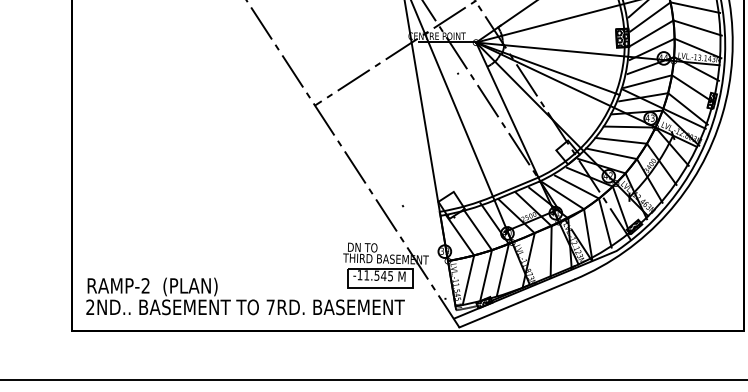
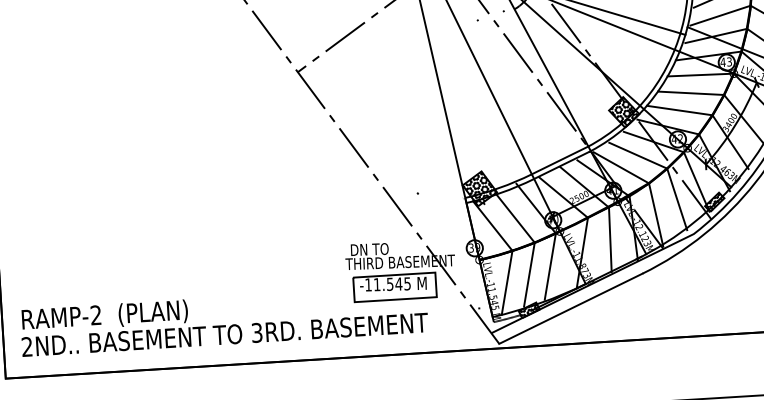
hatch: (567, 151) -> (623, 111), added
hatch: (451, 204) -> (479, 187), added
text: (270, 307) -> (256, 333), 7RD. -> 3RD.

